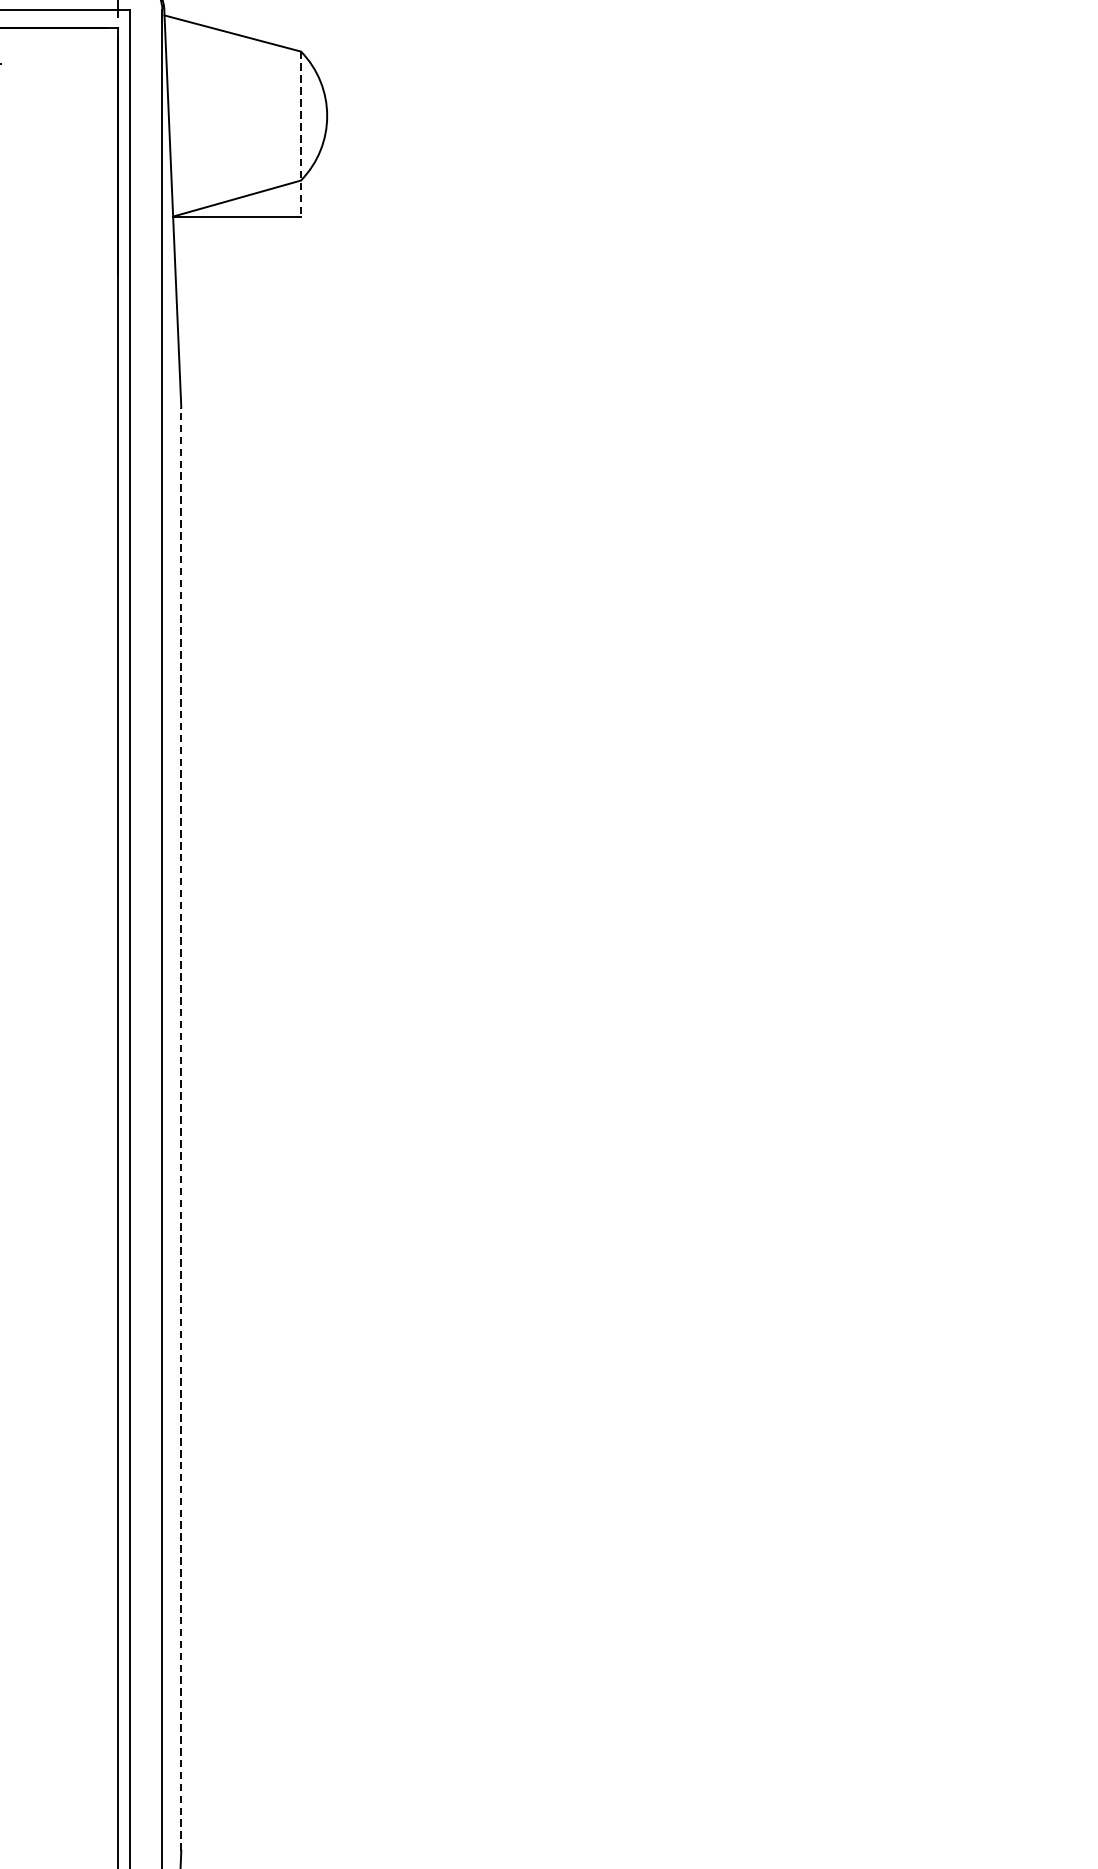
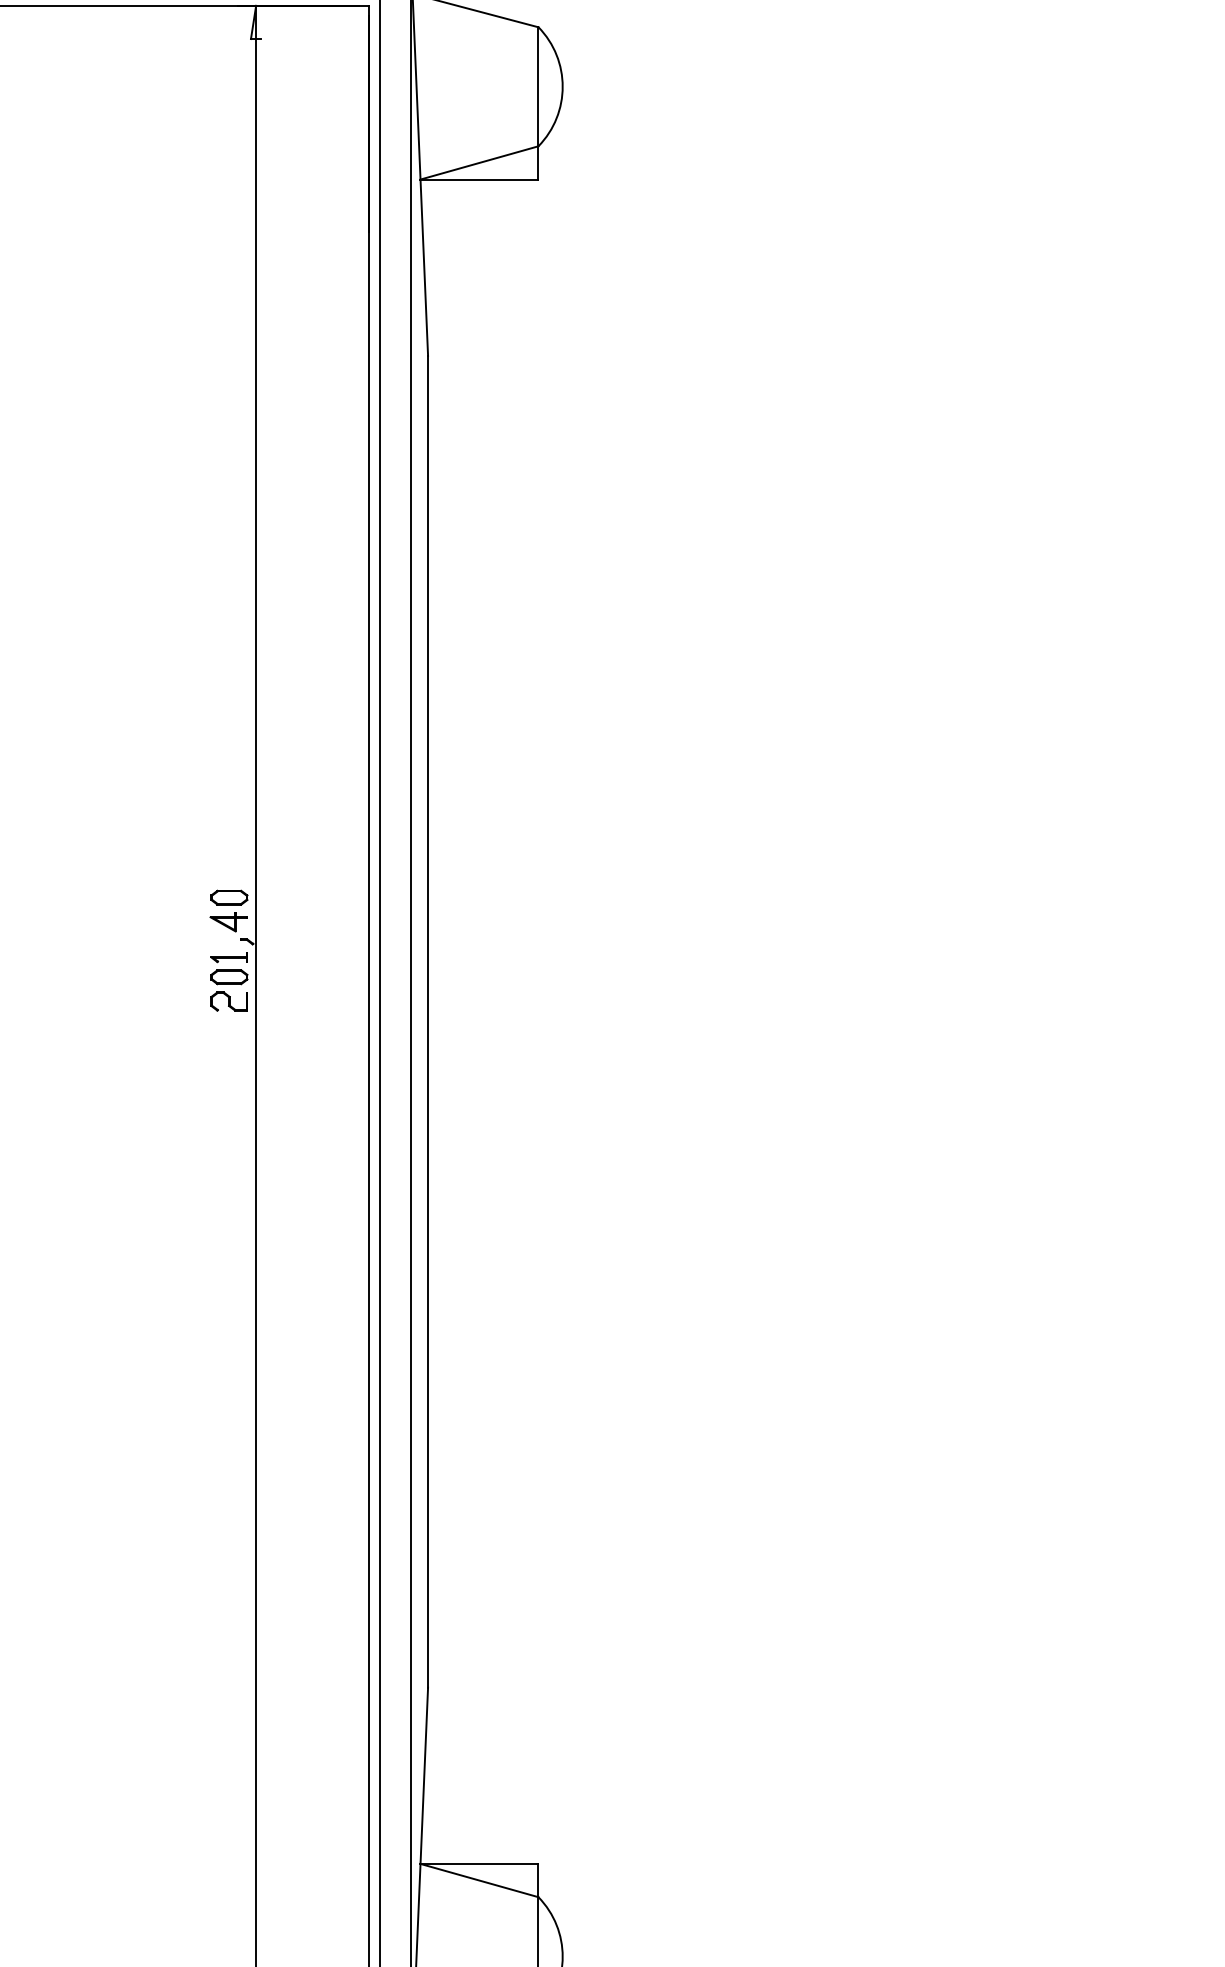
line: (300, 134) -> (538, 103), dashed -> solid
line: (181, 1129) -> (428, 1021), dashed -> solid

